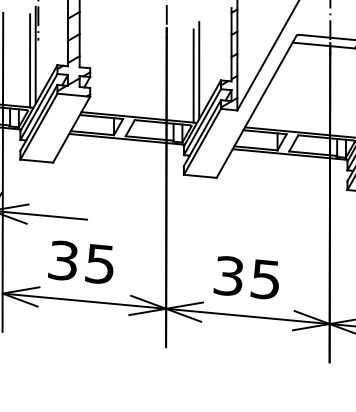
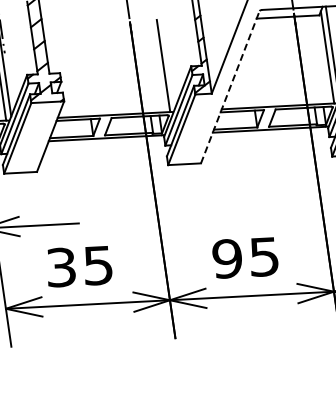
line: (199, 70) -> (168, 59), removed
line: (256, 106) -> (230, 87), solid -> dashed
text: (228, 275) -> (226, 258), 35 -> 95

